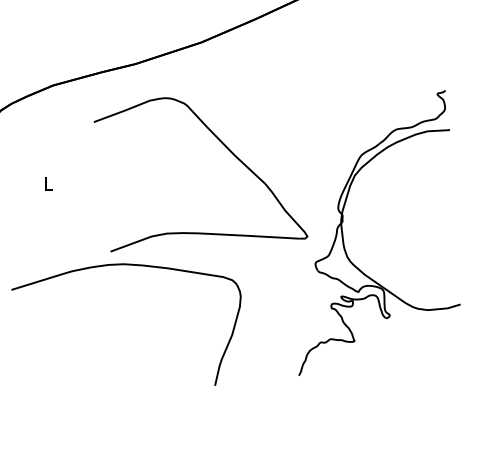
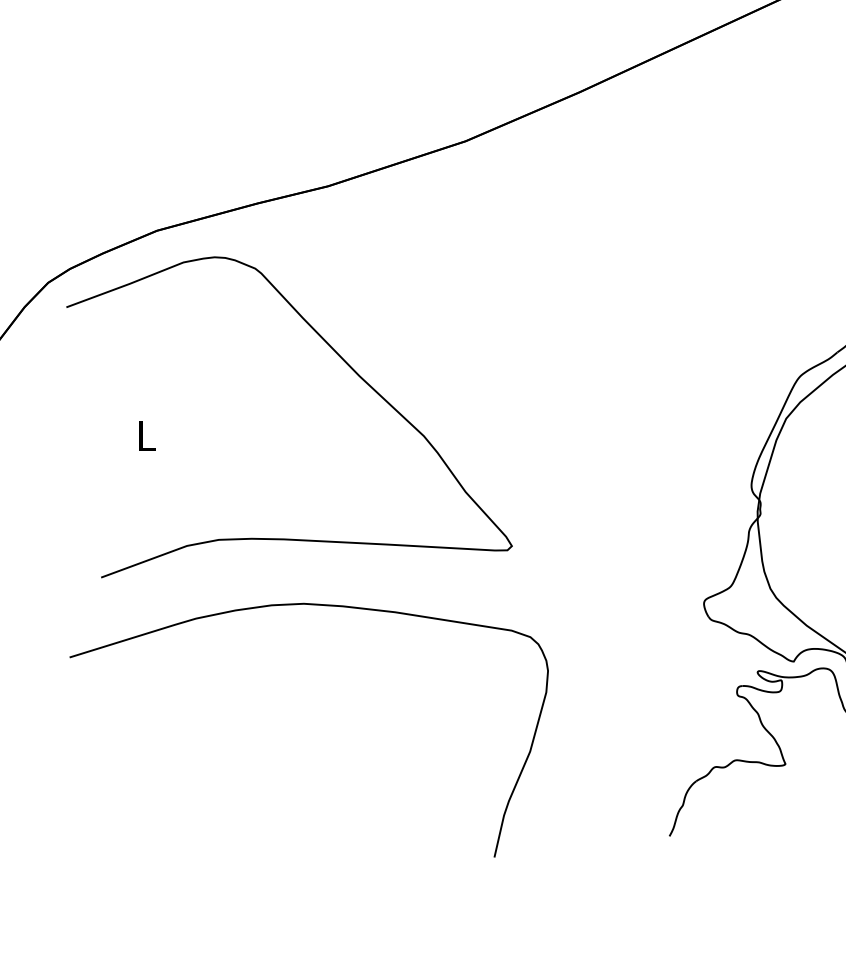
part: (226, 148) -> (343, 362), moved

